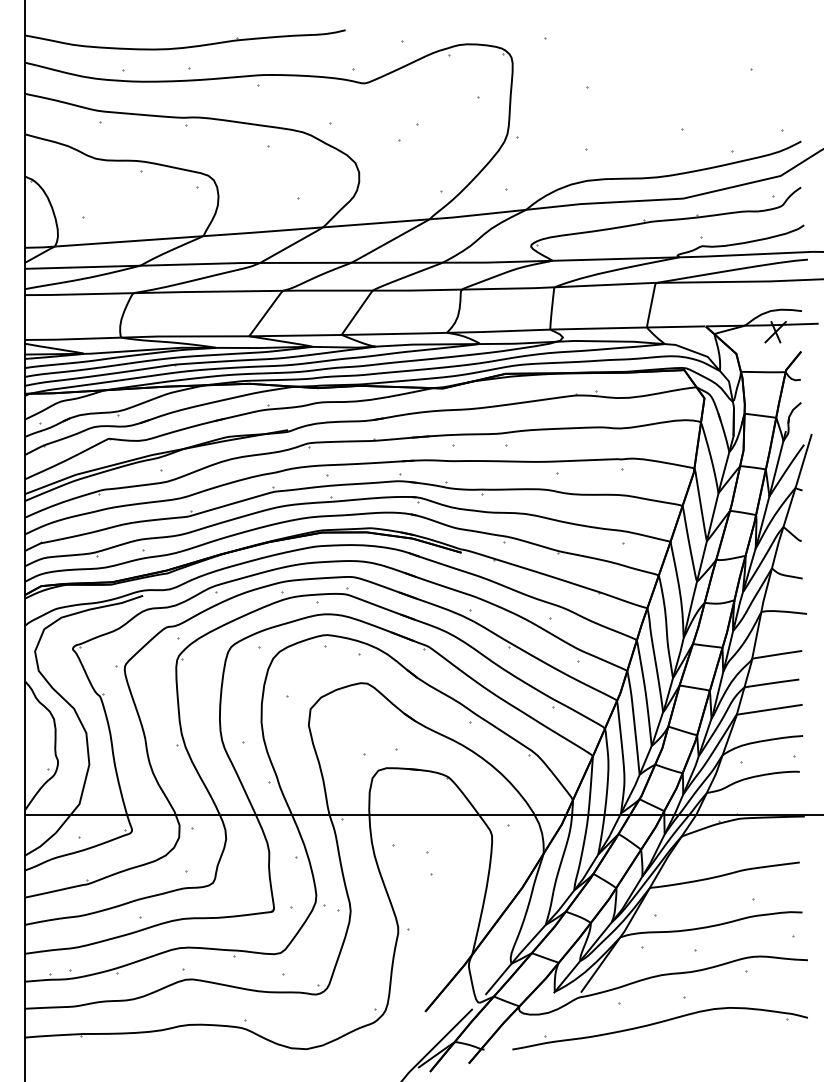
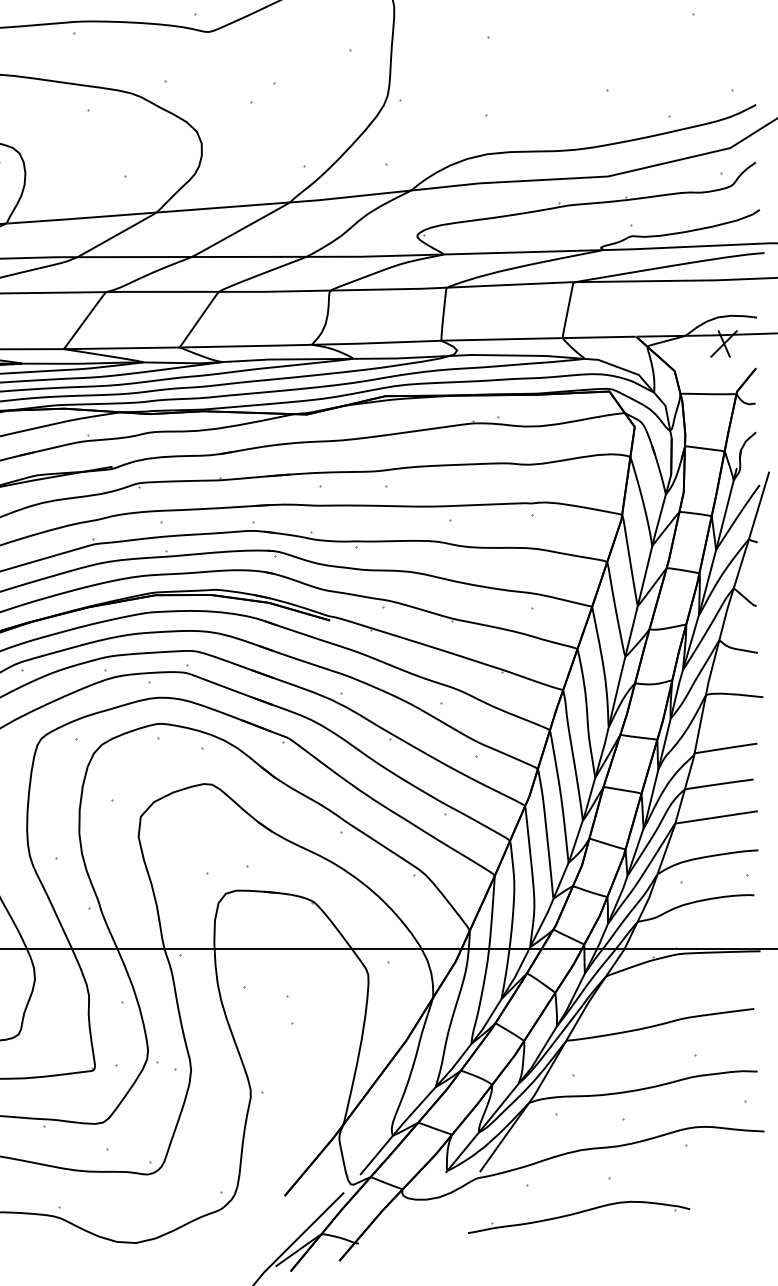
part: (659, 1028) -> (578, 1217), size x0.6

